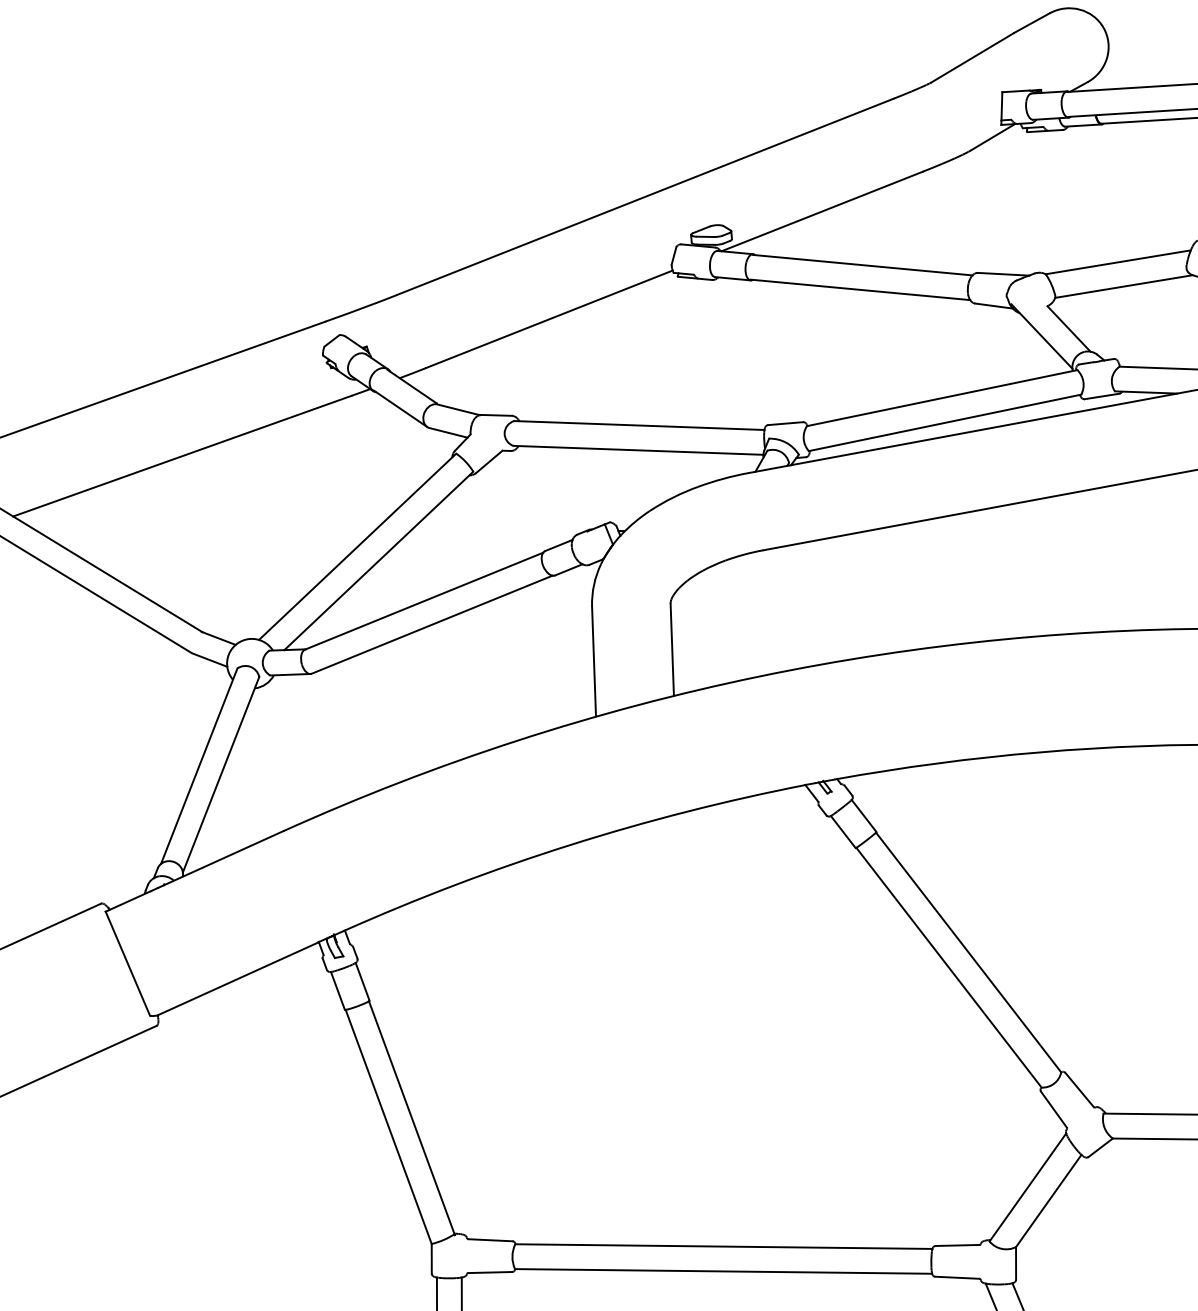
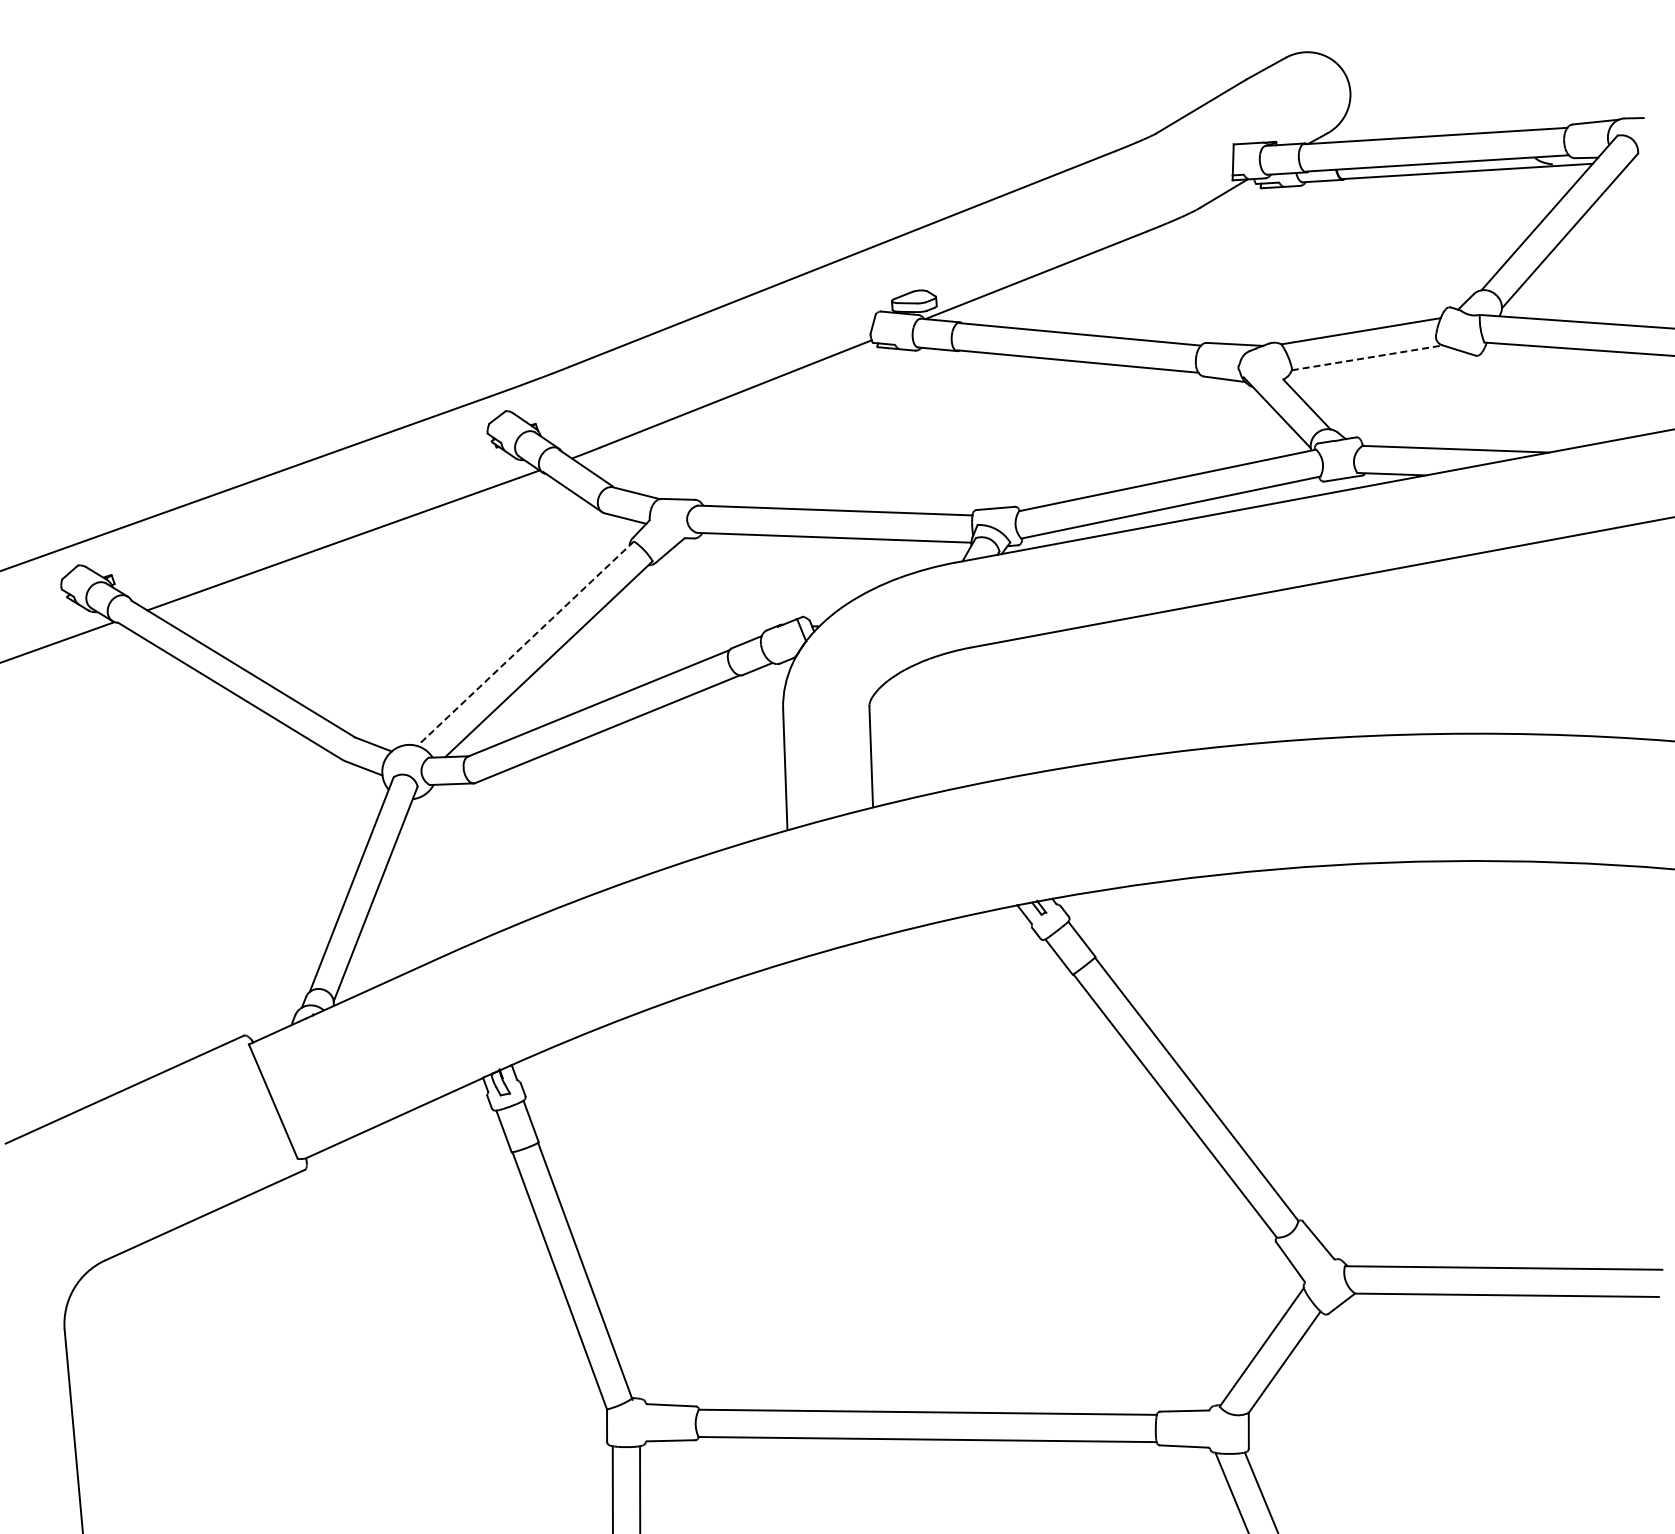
line: (1124, 286) -> (1367, 357), solid -> dashed
line: (357, 546) -> (525, 643), solid -> dashed

